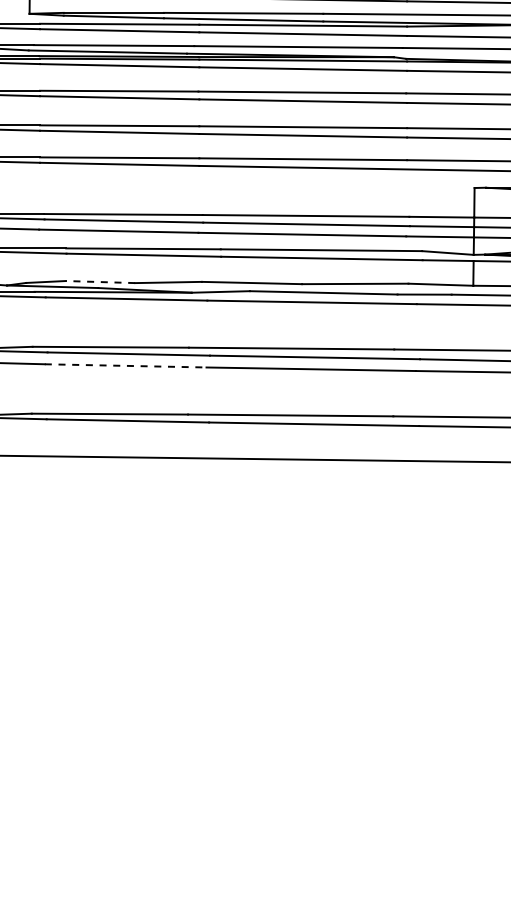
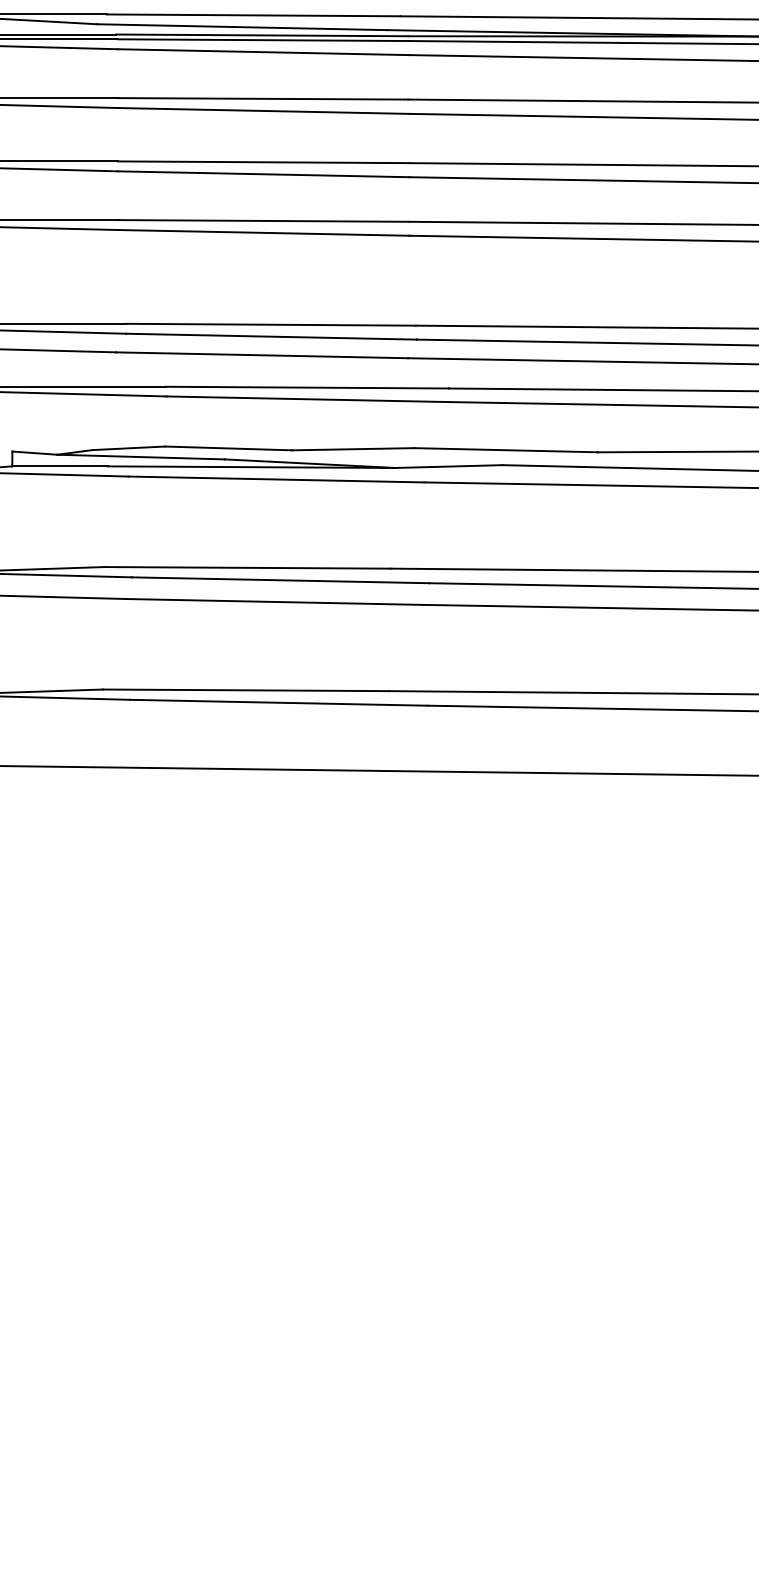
line: (100, 282) -> (228, 449), dashed -> solid
line: (125, 365) -> (274, 601), dashed -> solid

